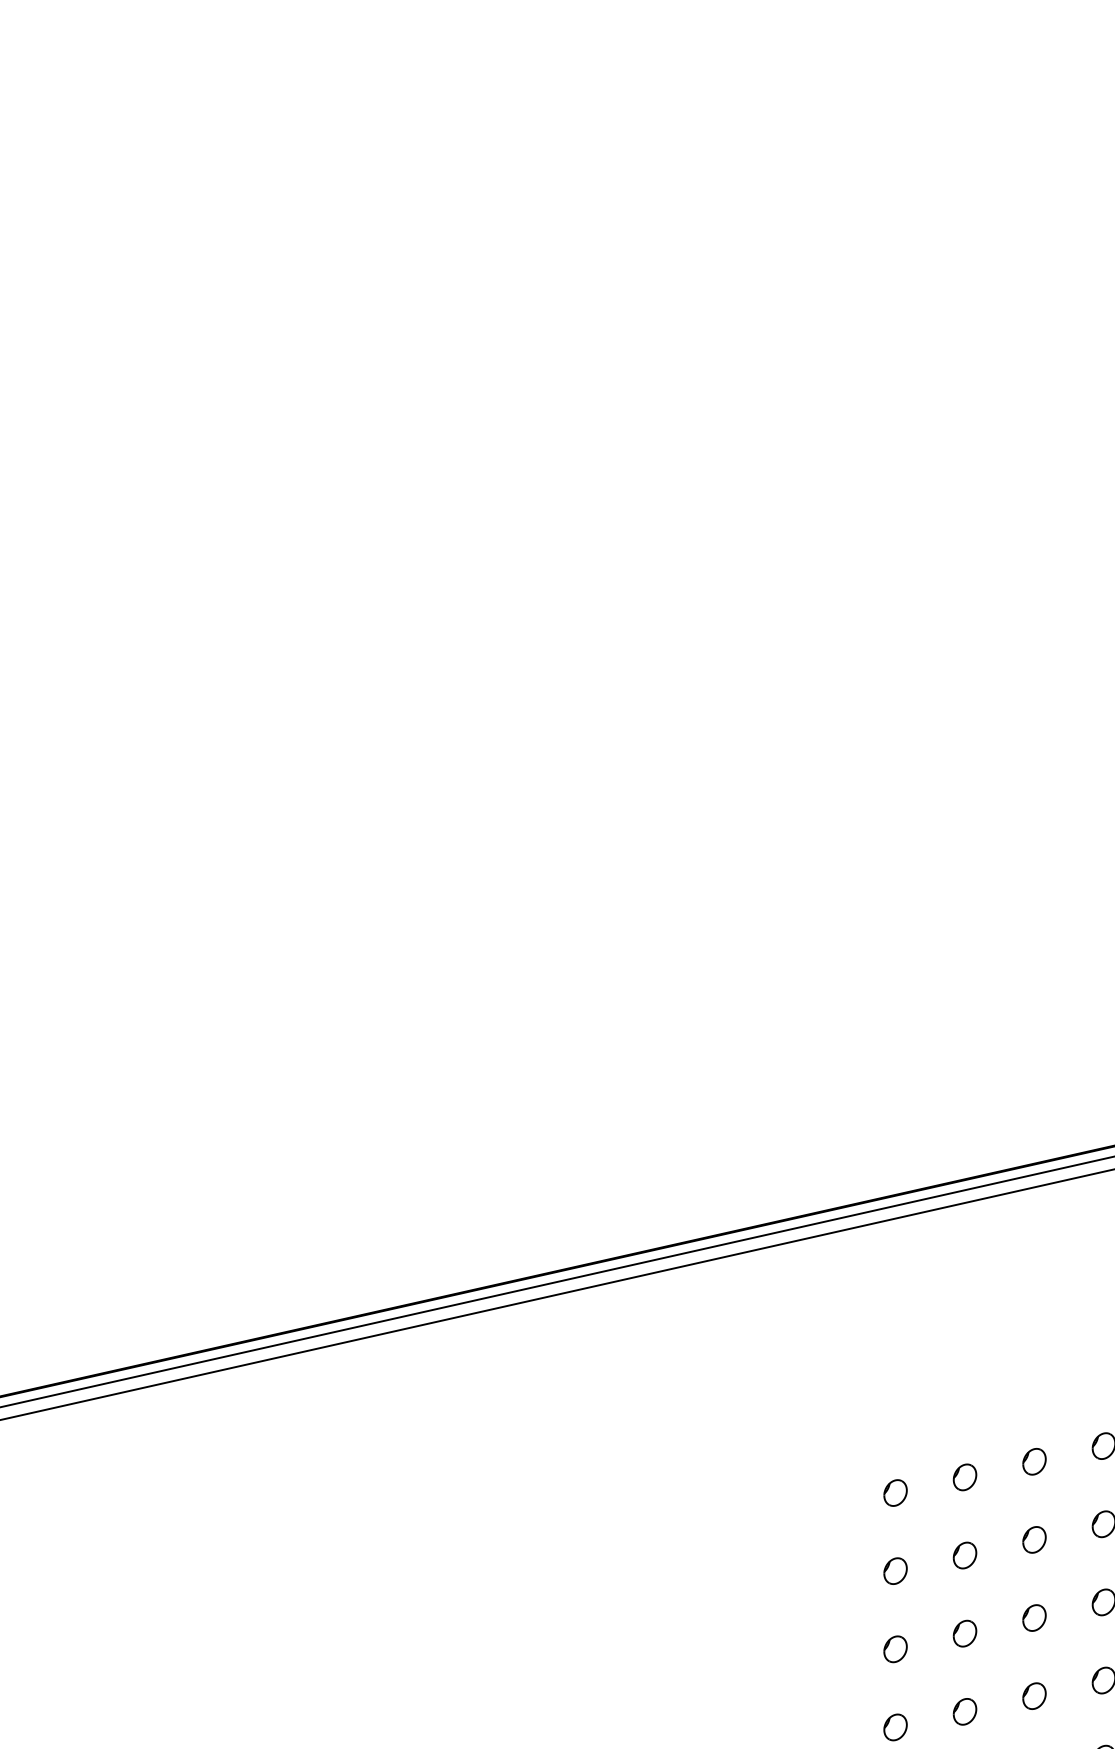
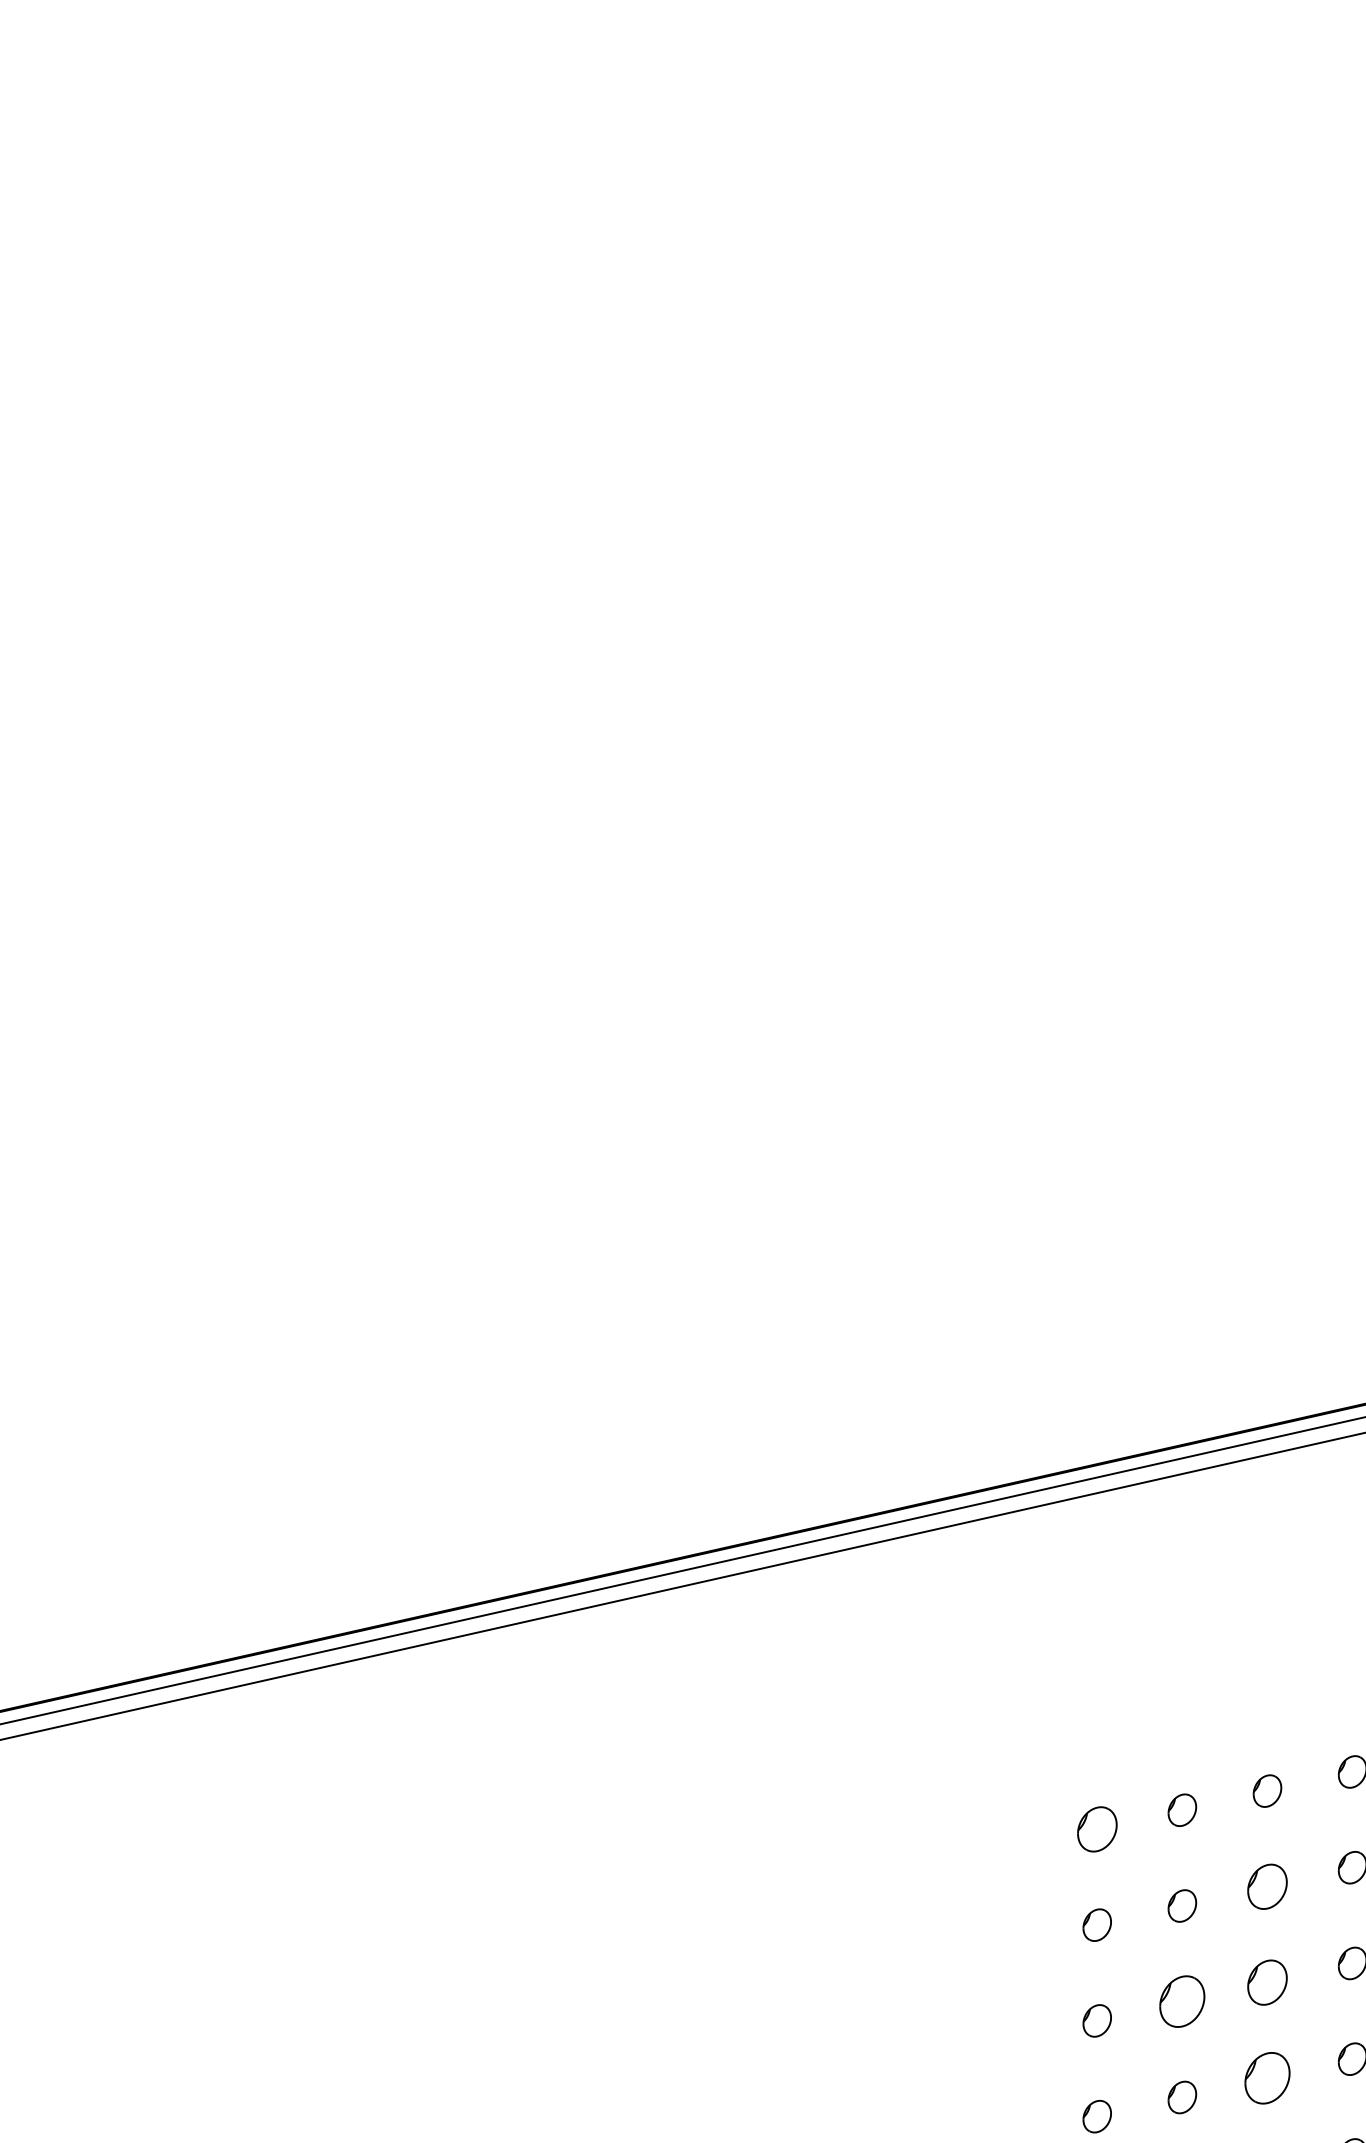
part: (894, 1493) -> (1096, 1829), size x1.4
part: (1034, 1539) -> (1267, 1886), size x1.4
part: (1034, 1617) -> (1267, 1982), size x1.4
part: (965, 1633) -> (1182, 2001), size x1.6
part: (1034, 1696) -> (1267, 2078), size x1.6

